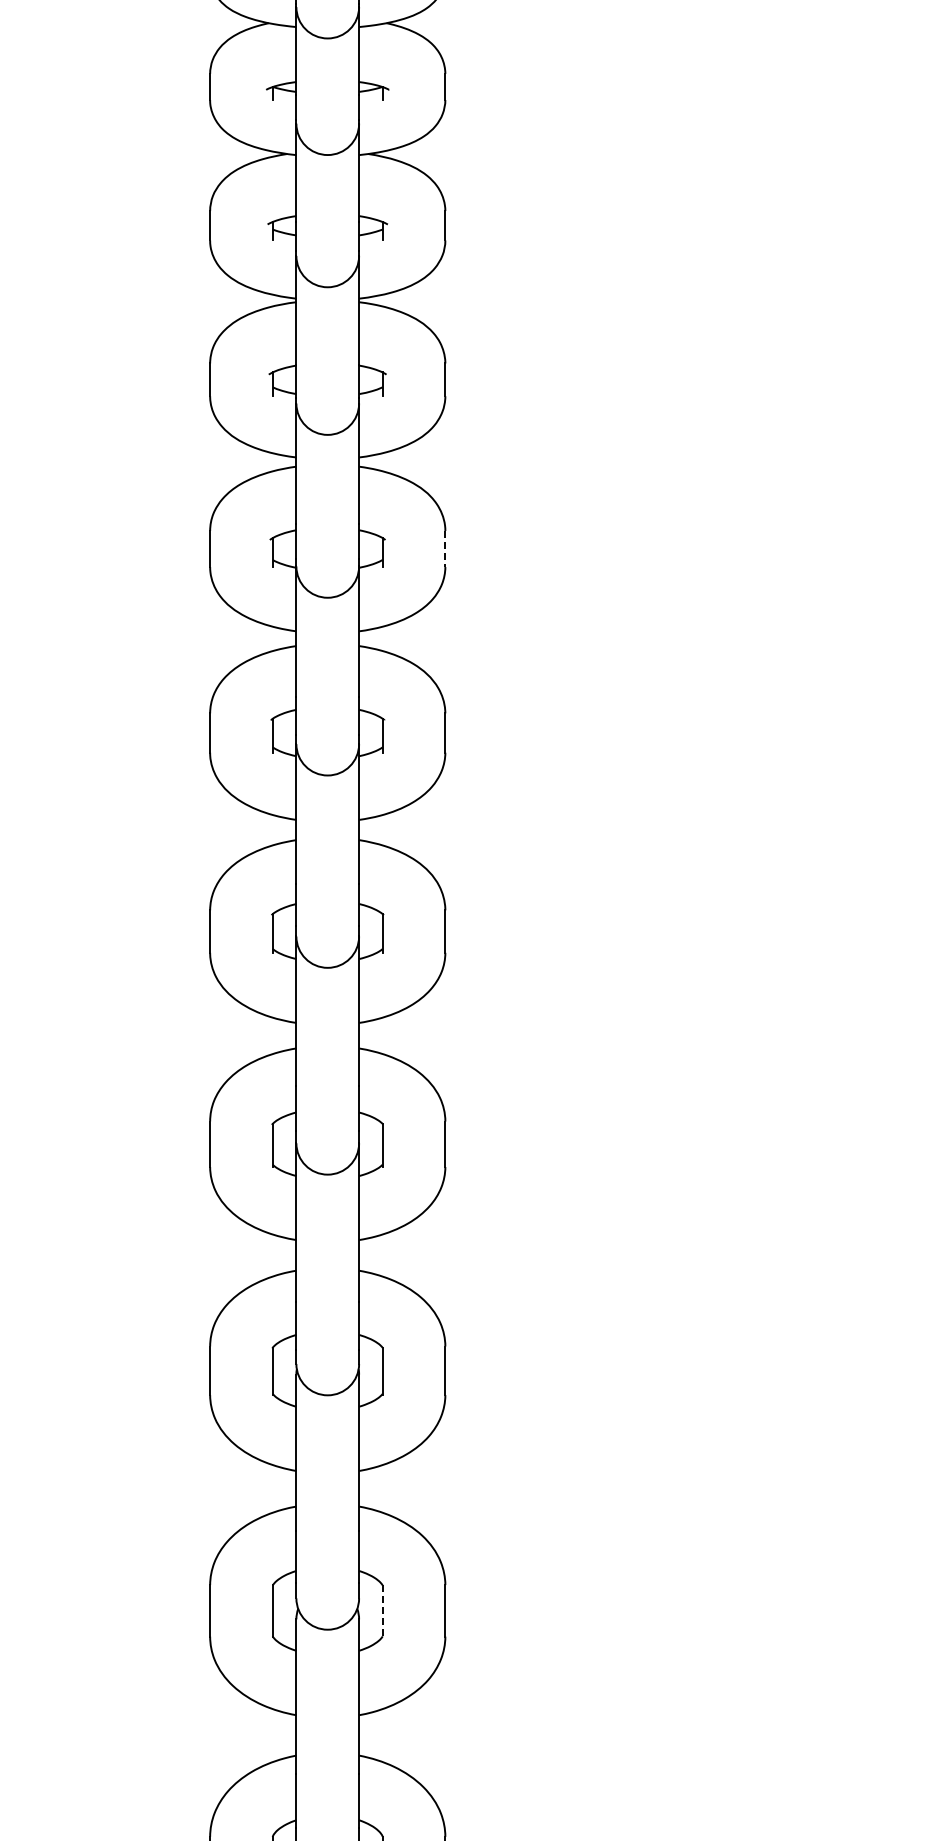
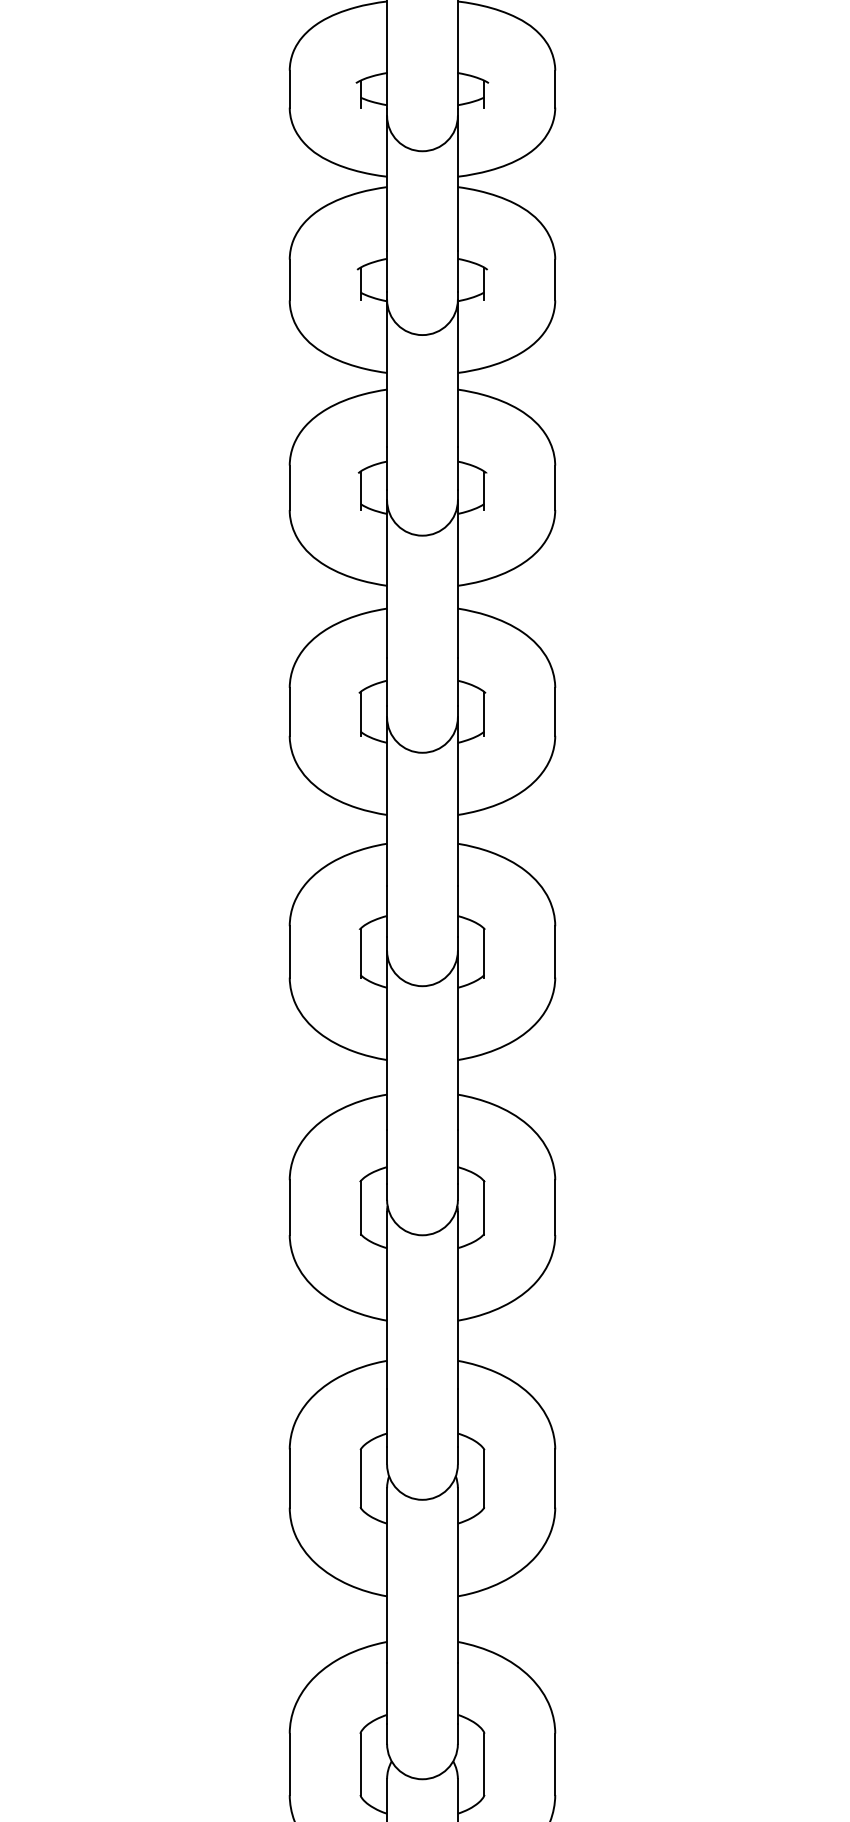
line: (445, 549) -> (555, 280), dashed -> solid
line: (382, 1611) -> (484, 1479), dashed -> solid

